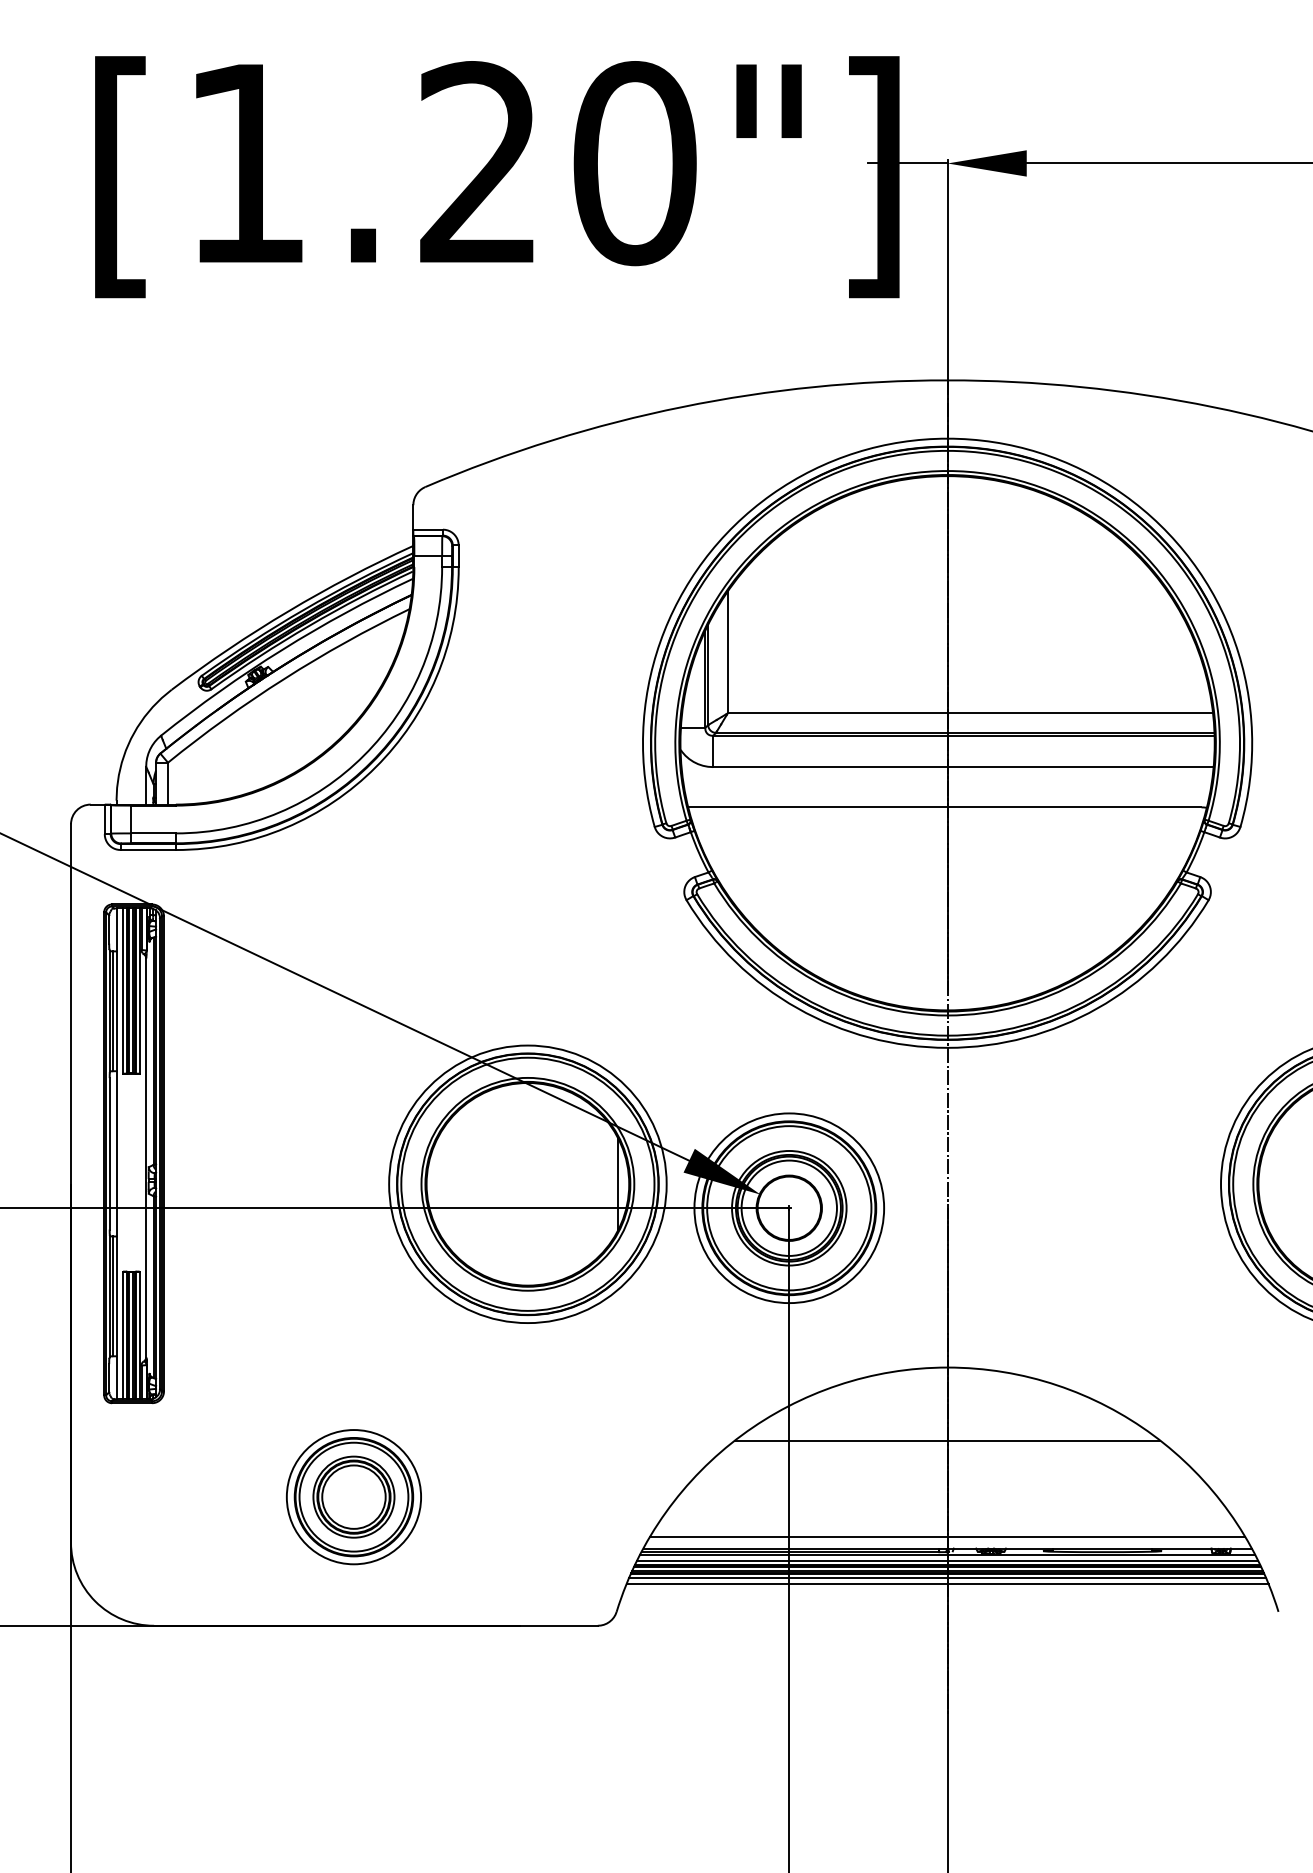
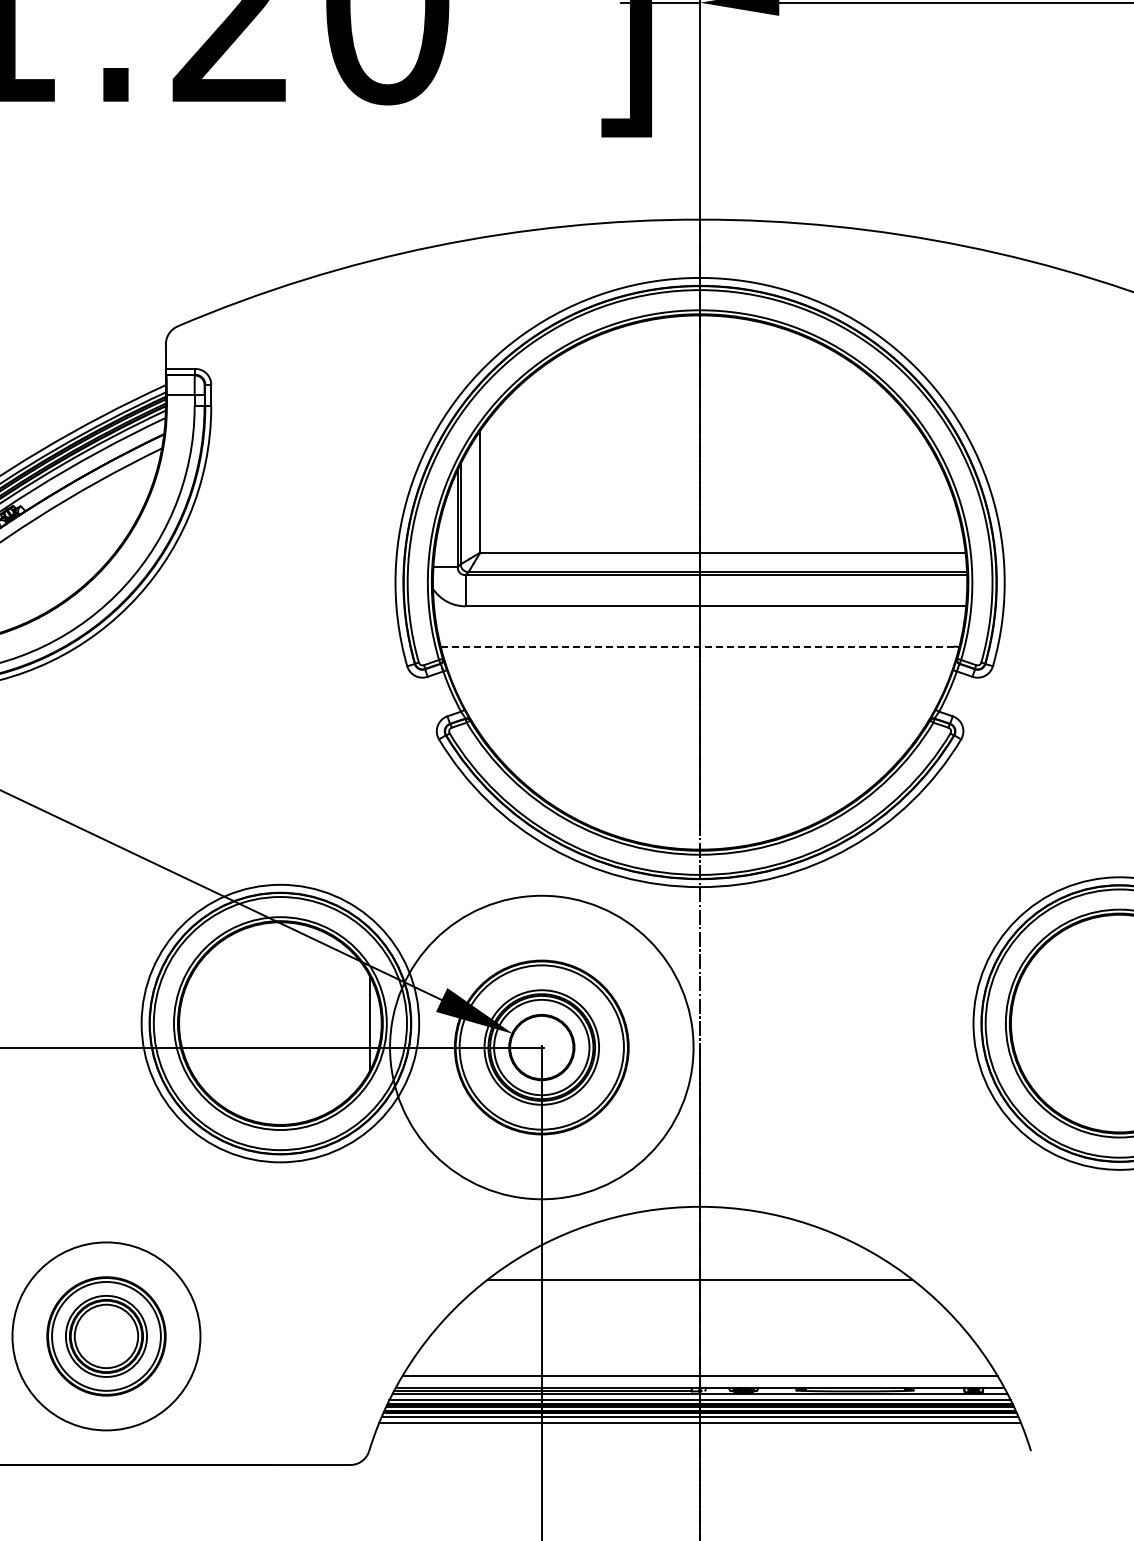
line: (944, 807) -> (697, 646), solid -> dashed
circle: (789, 1208) -> (542, 1047), size x1.6
circle: (353, 1497) -> (106, 1336), size x1.4

